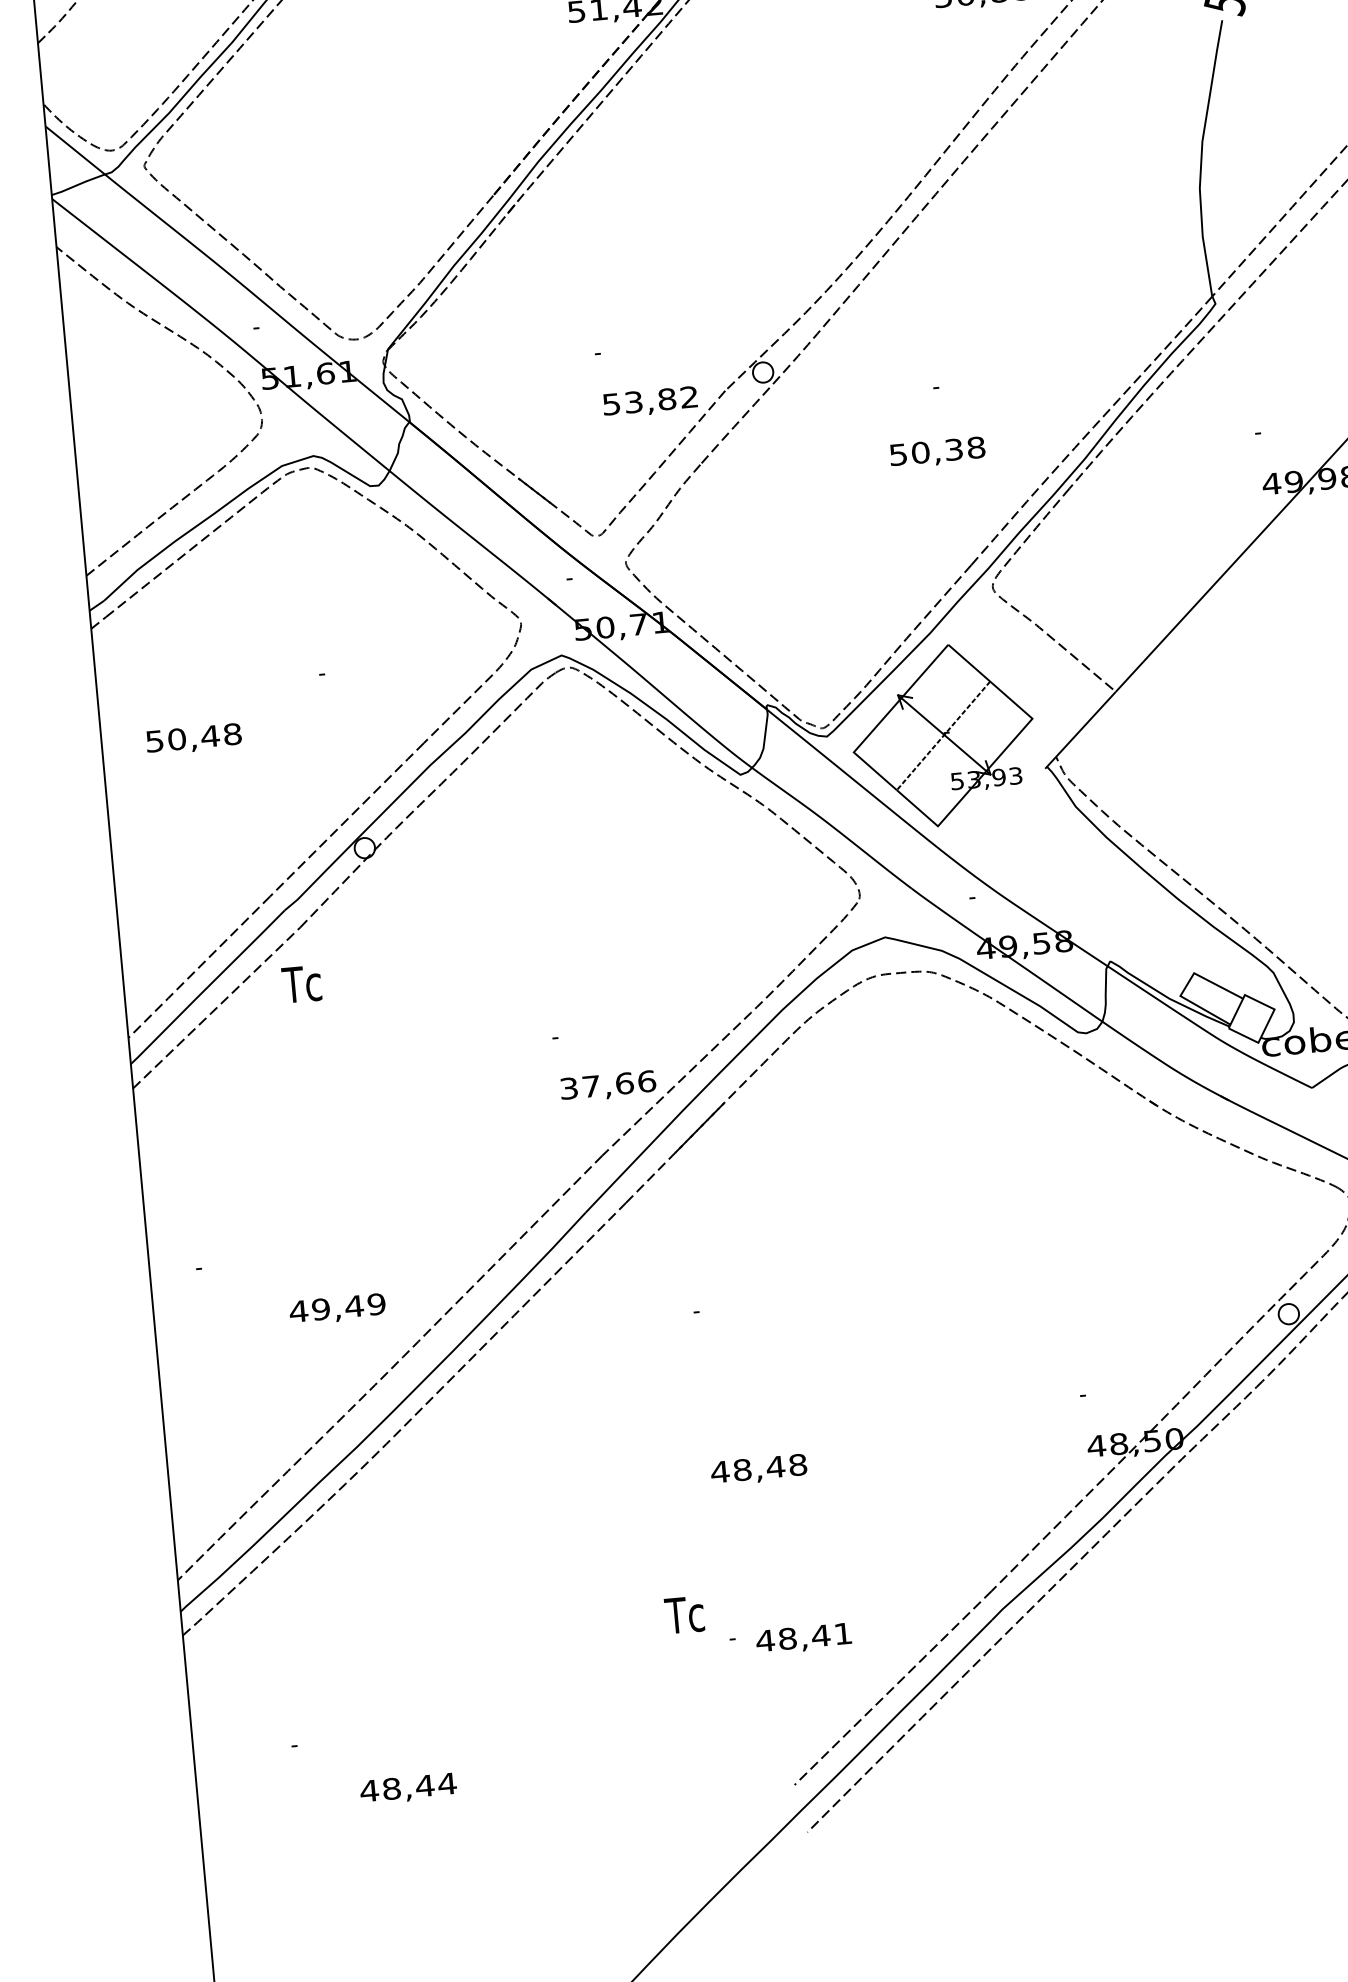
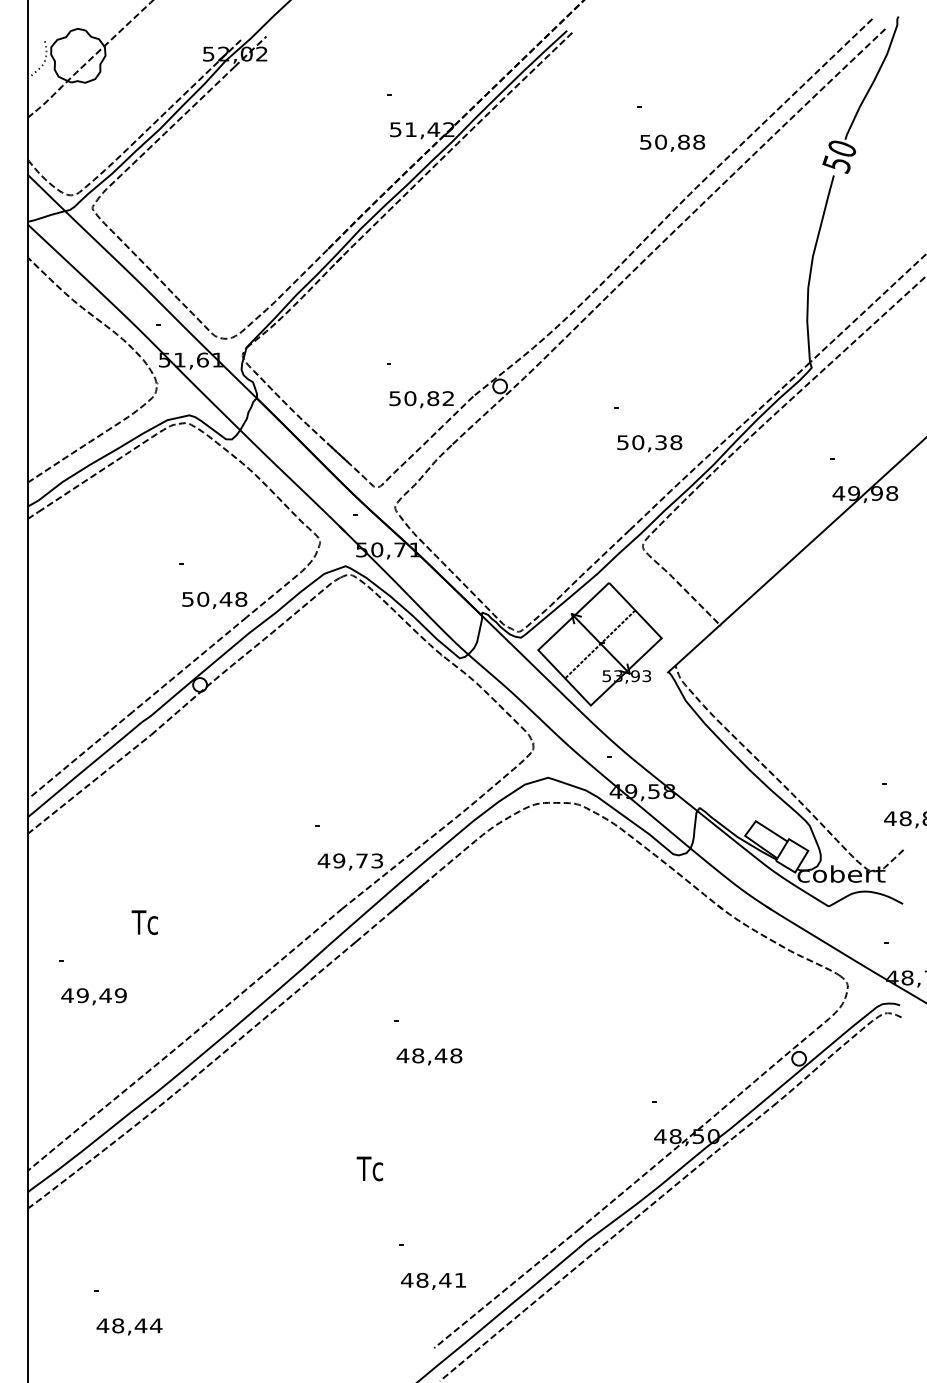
text: (633, 402) -> (410, 398), 53,82 -> 50,82
text: (937, 452) -> (649, 443), moved
text: (193, 739) -> (214, 600), moved
text: (301, 984) -> (144, 922), moved
text: (607, 1084) -> (350, 860), 37,66 -> 49,73
text: (336, 1309) -> (93, 996), moved
text: (759, 1469) -> (429, 1056), moved
text: (683, 1614) -> (369, 1168), moved
text: (803, 1637) -> (433, 1280), moved
text: (408, 1788) -> (129, 1326), moved

